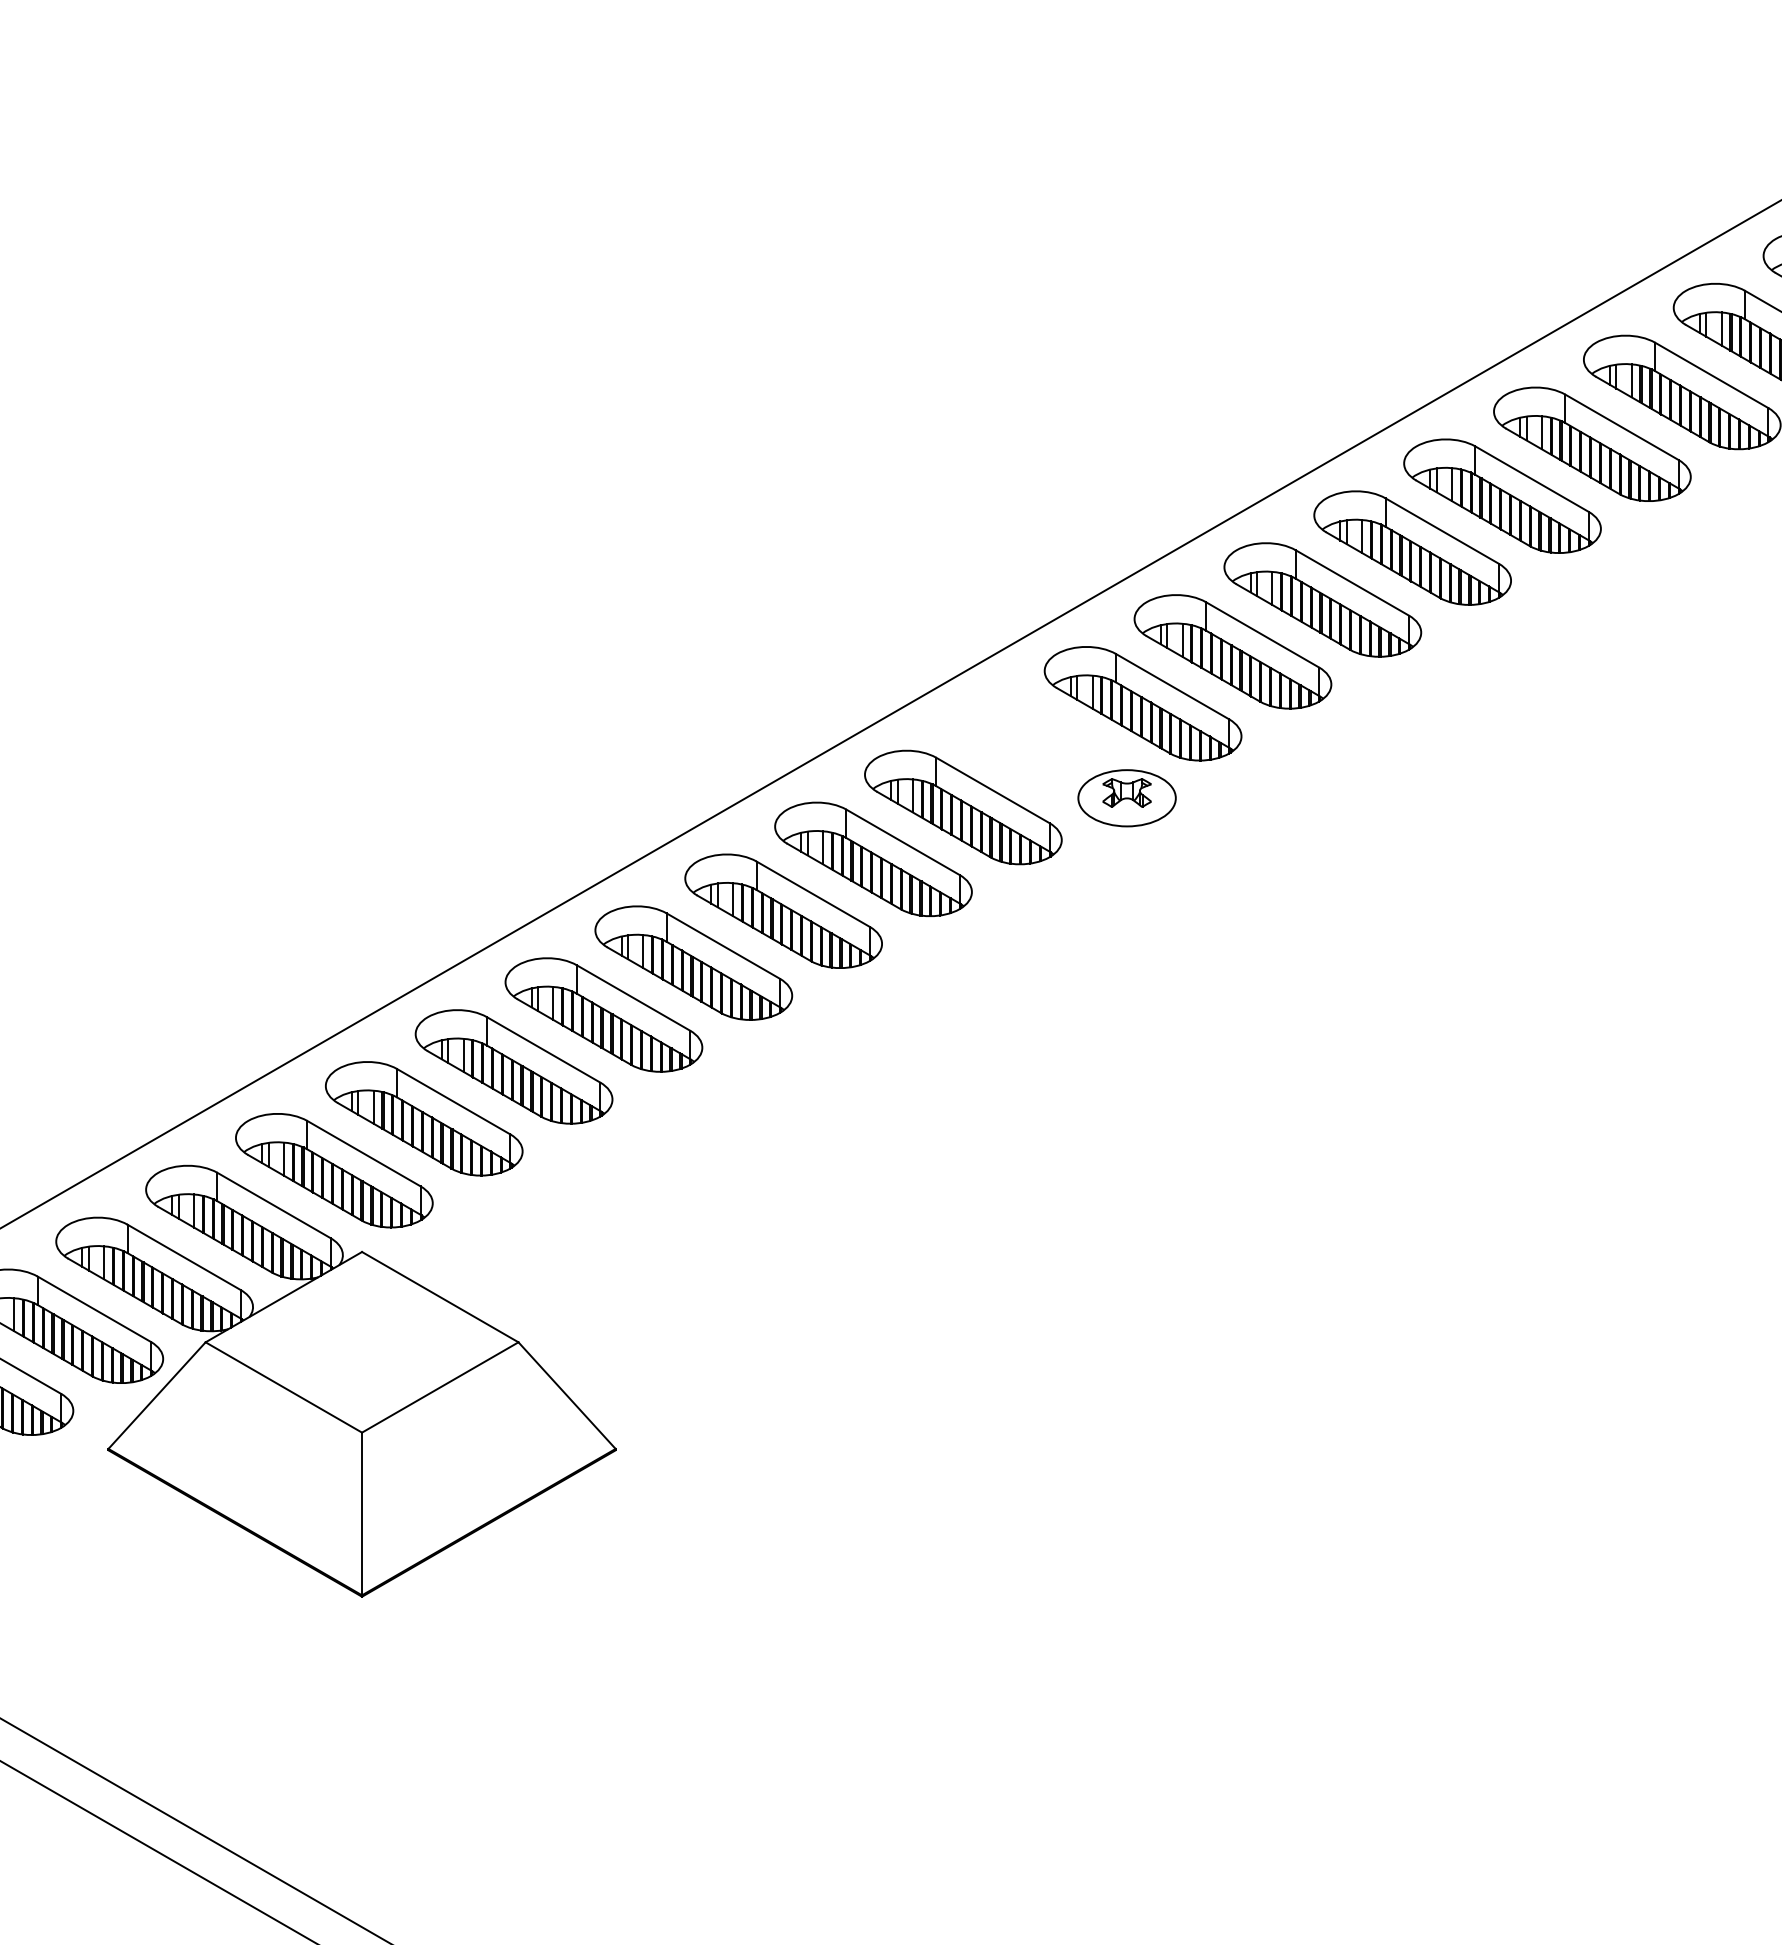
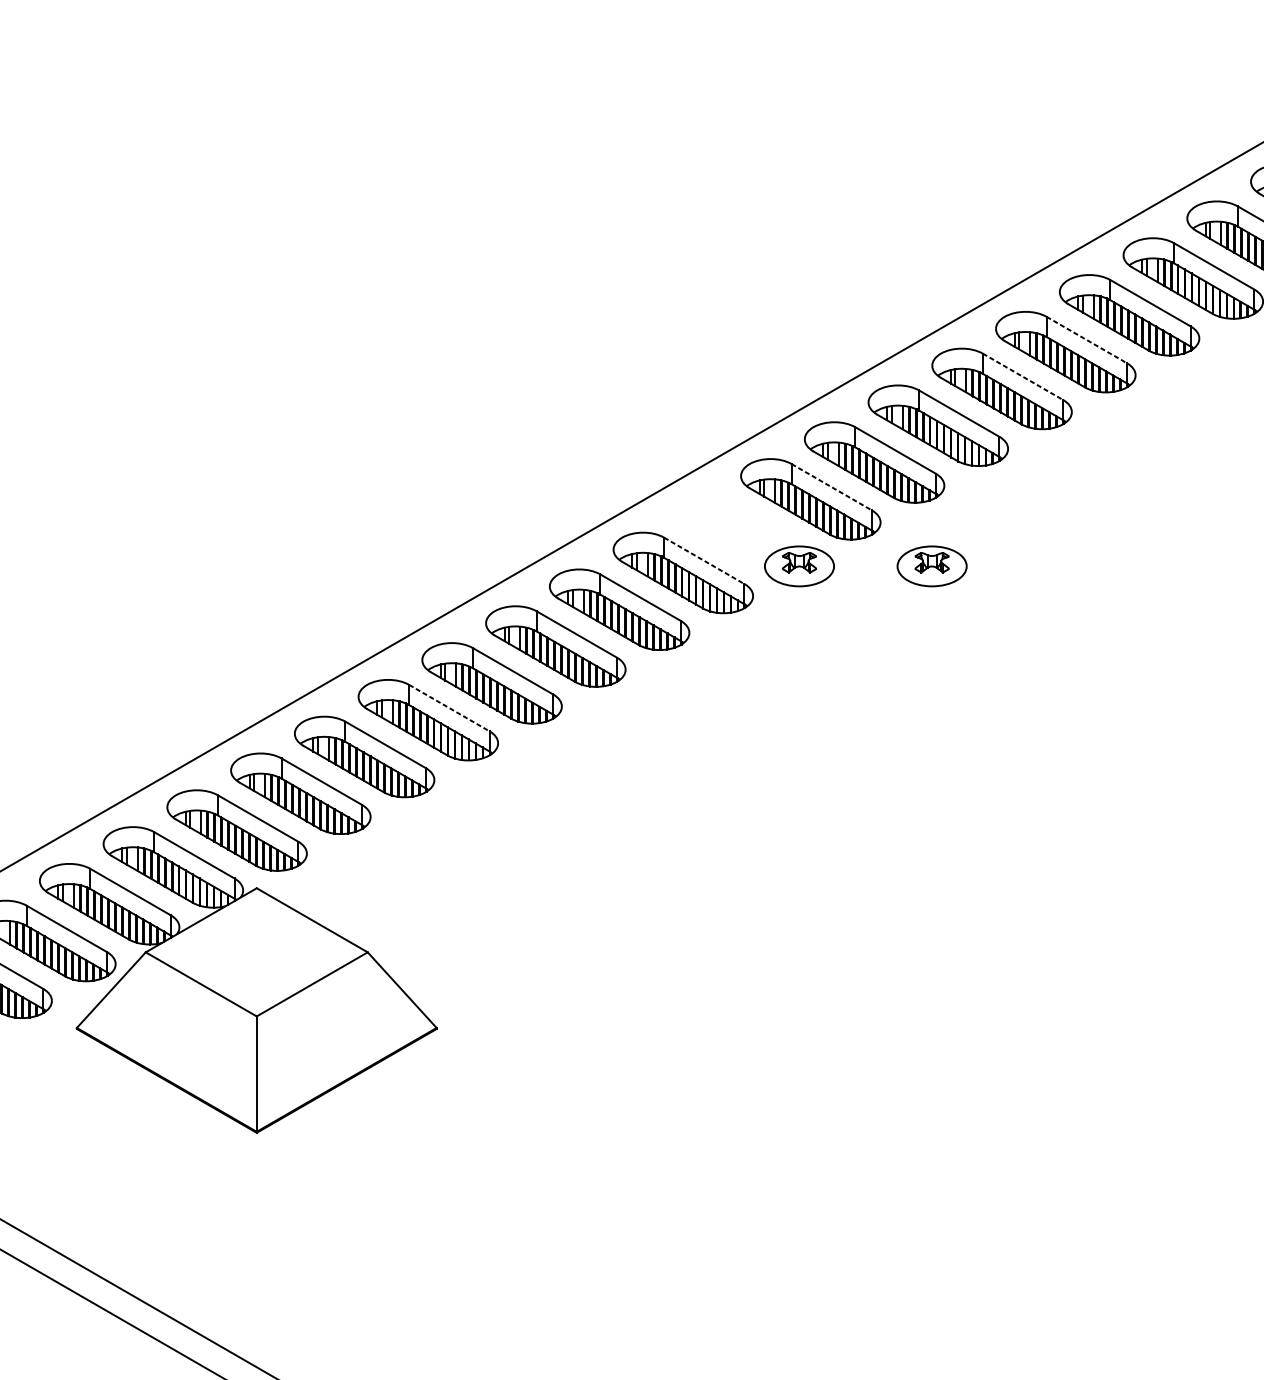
line: (1532, 479) -> (1087, 340), solid -> dashed
line: (1442, 531) -> (1023, 377), solid -> dashed
line: (1173, 686) -> (832, 487), solid -> dashed
line: (993, 790) -> (704, 560), solid -> dashed
part: (1313, 798) -> (931, 566), added
line: (633, 998) -> (449, 708), solid -> dashed

